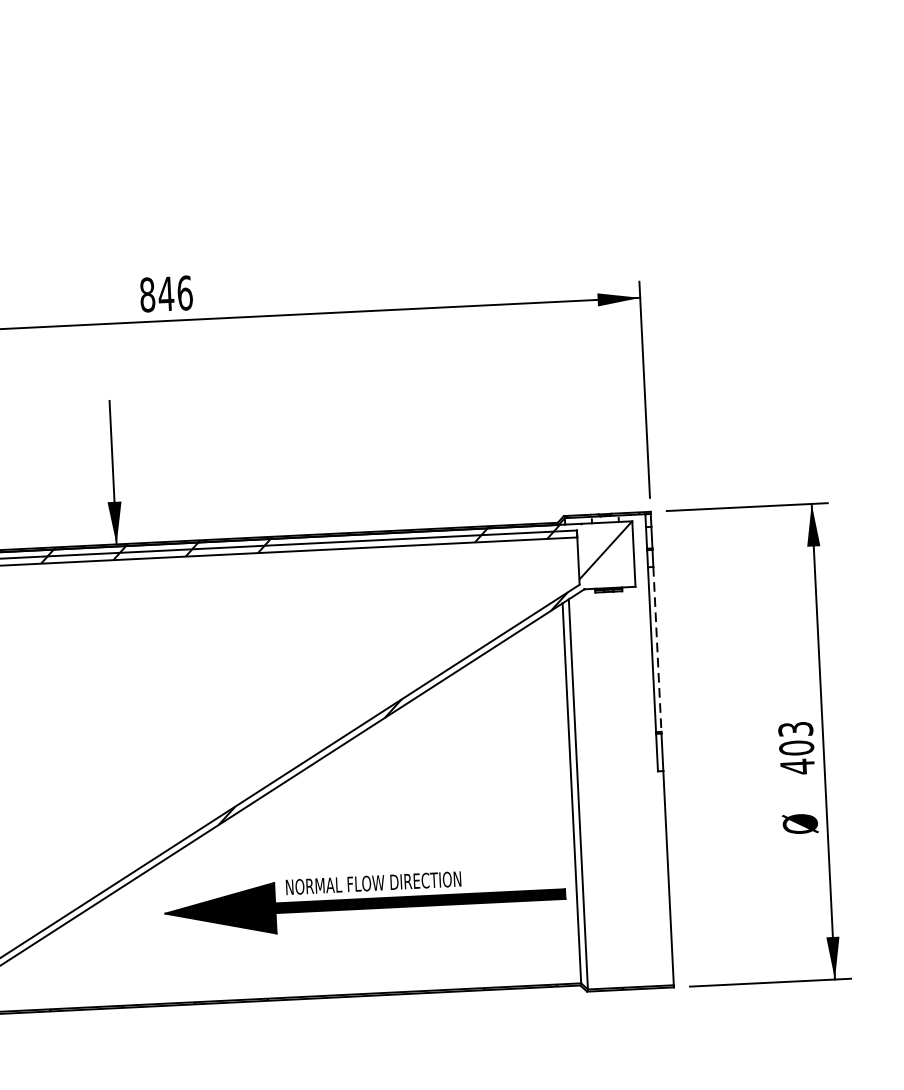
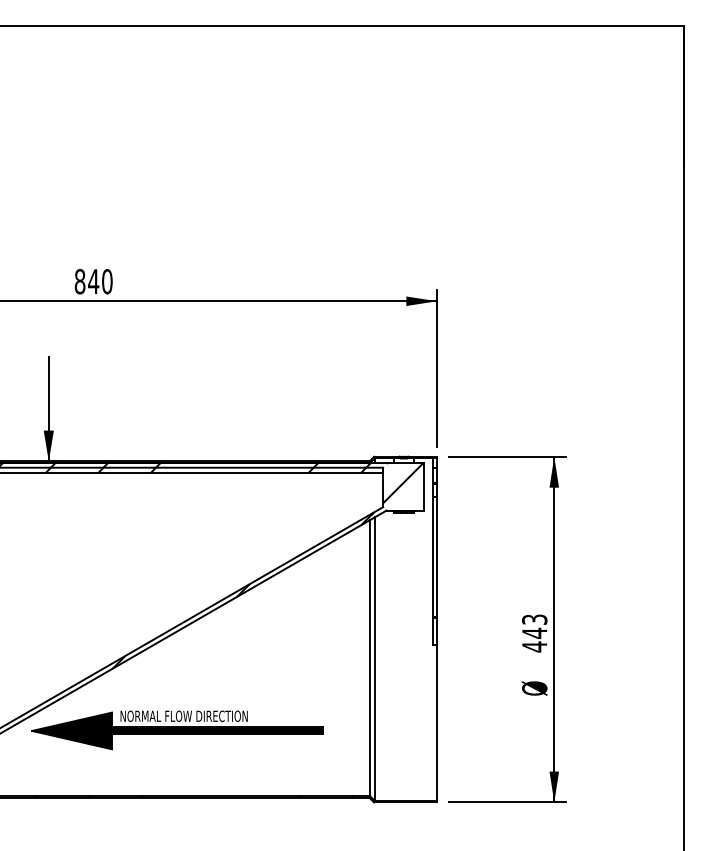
text: (185, 292) -> (107, 281), 846 -> 840
line: (657, 648) -> (437, 556), dashed -> solid
text: (796, 747) -> (534, 632), 403 -> 443
part: (365, 903) -> (177, 730), moved

